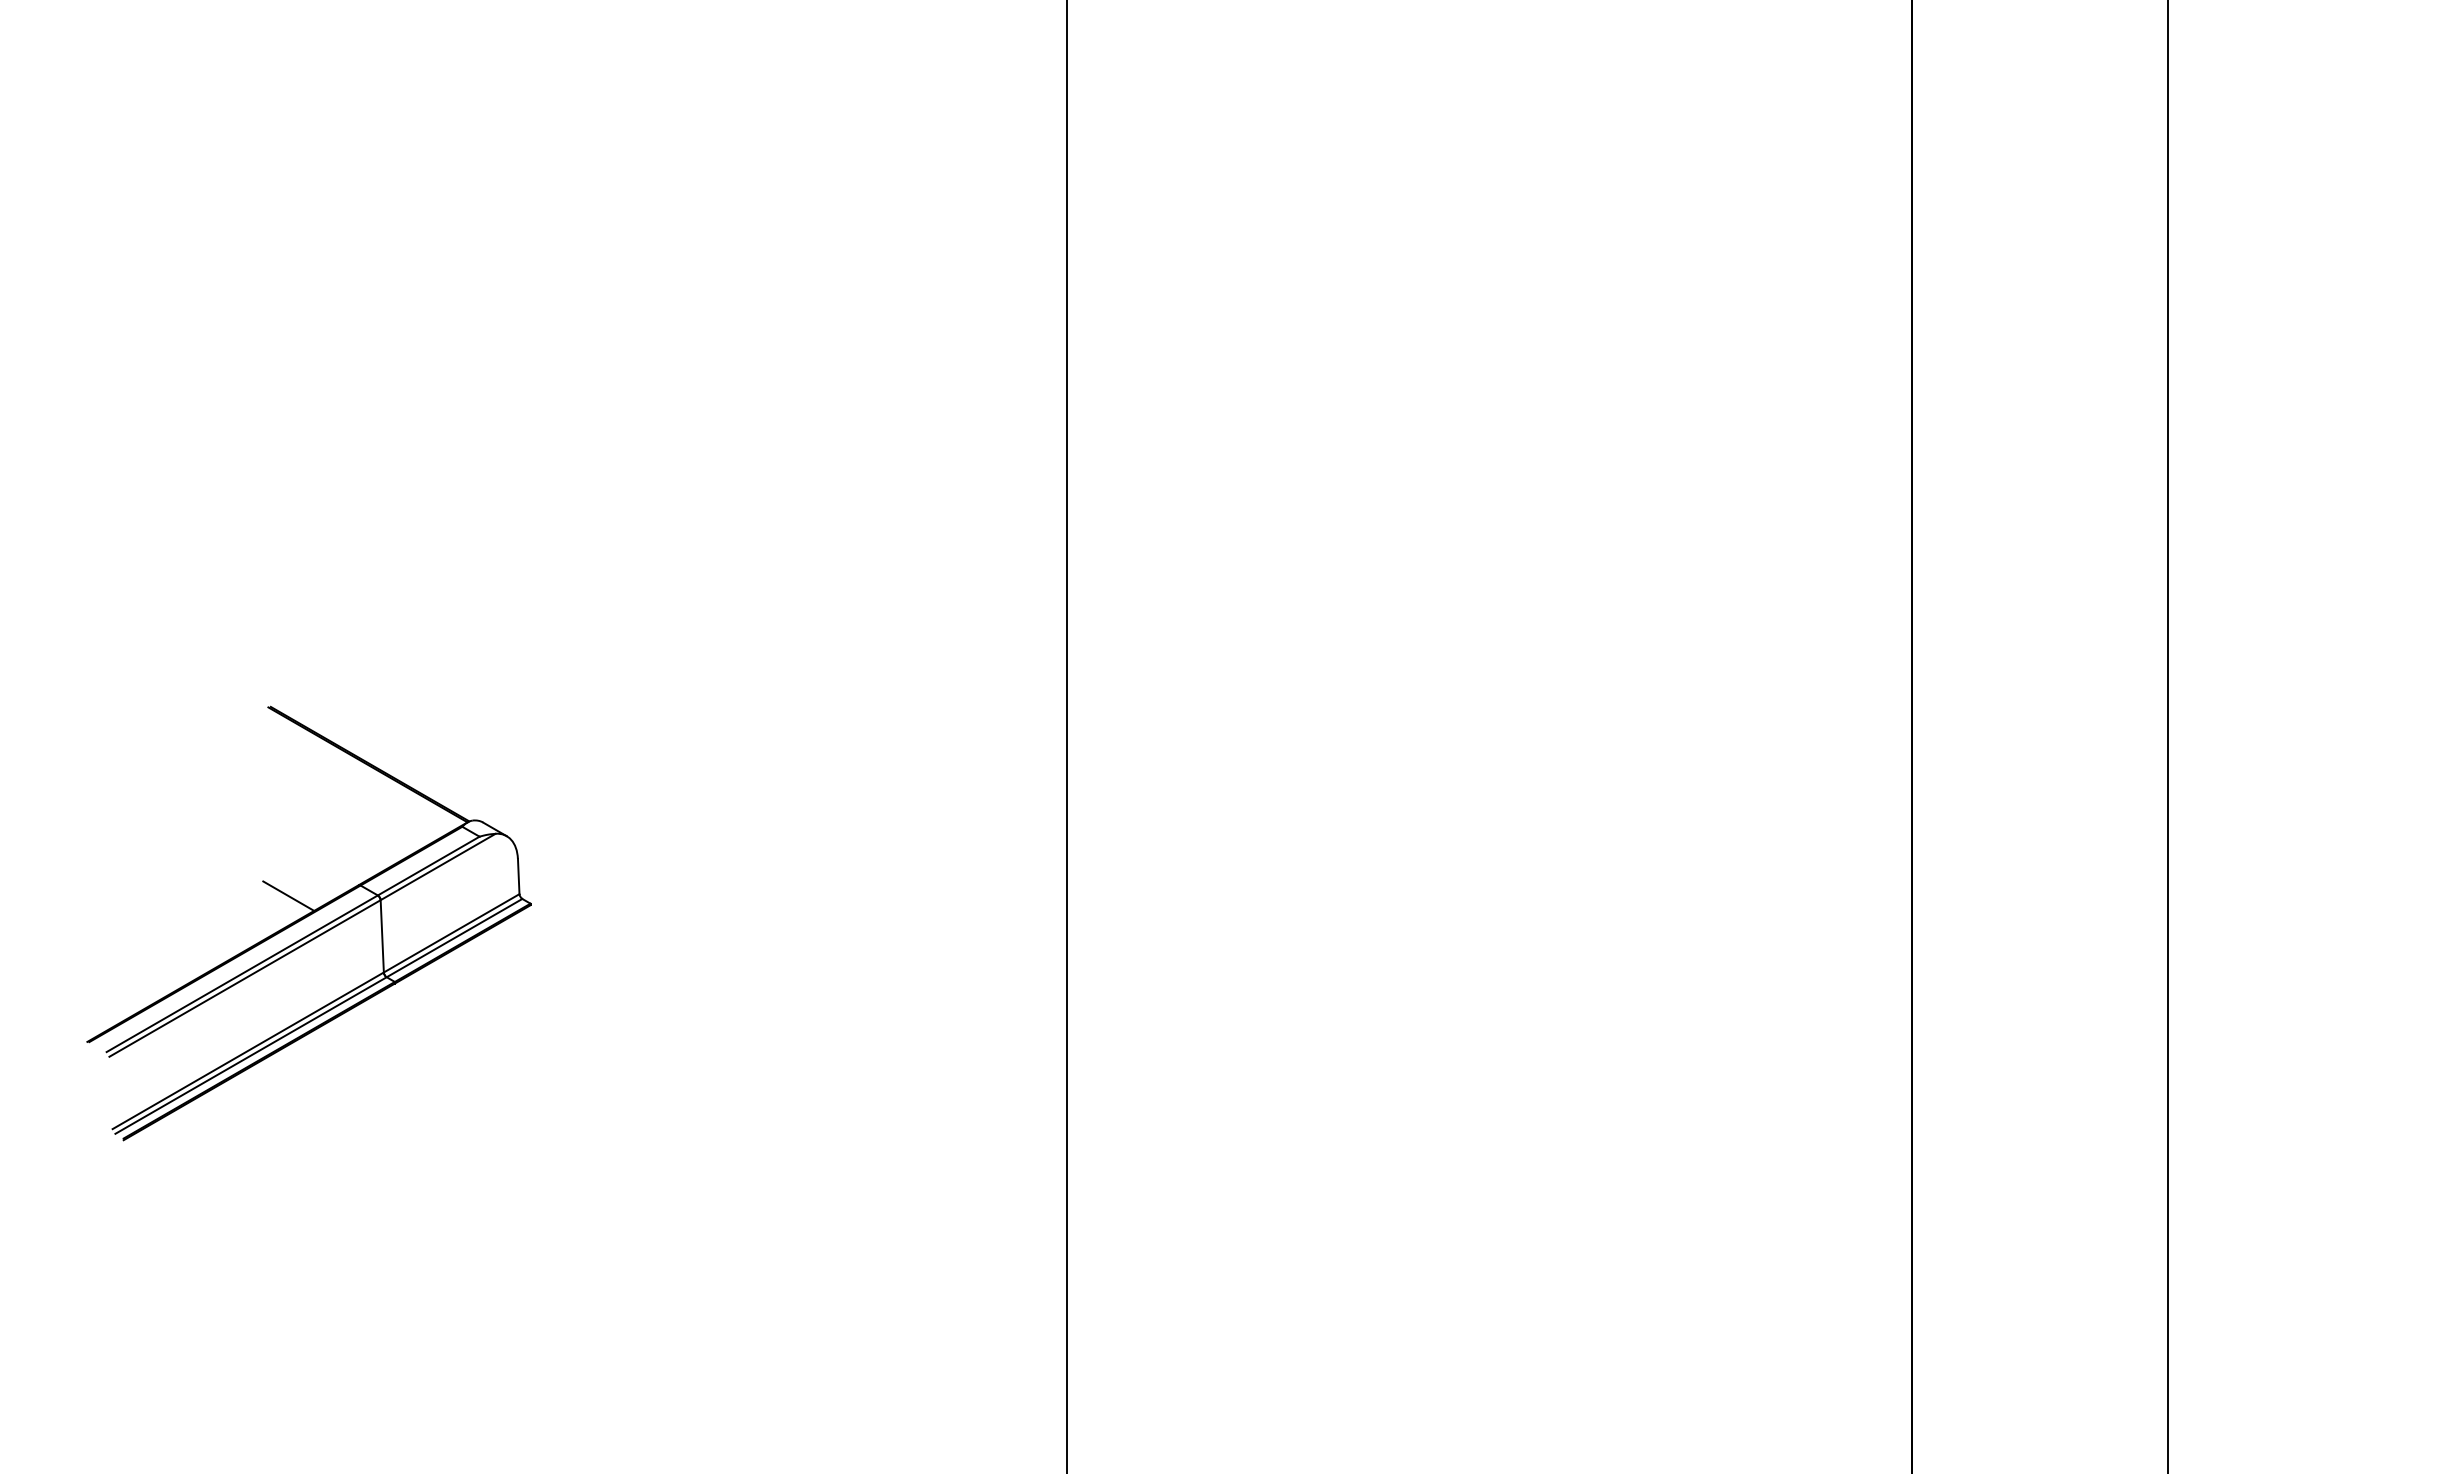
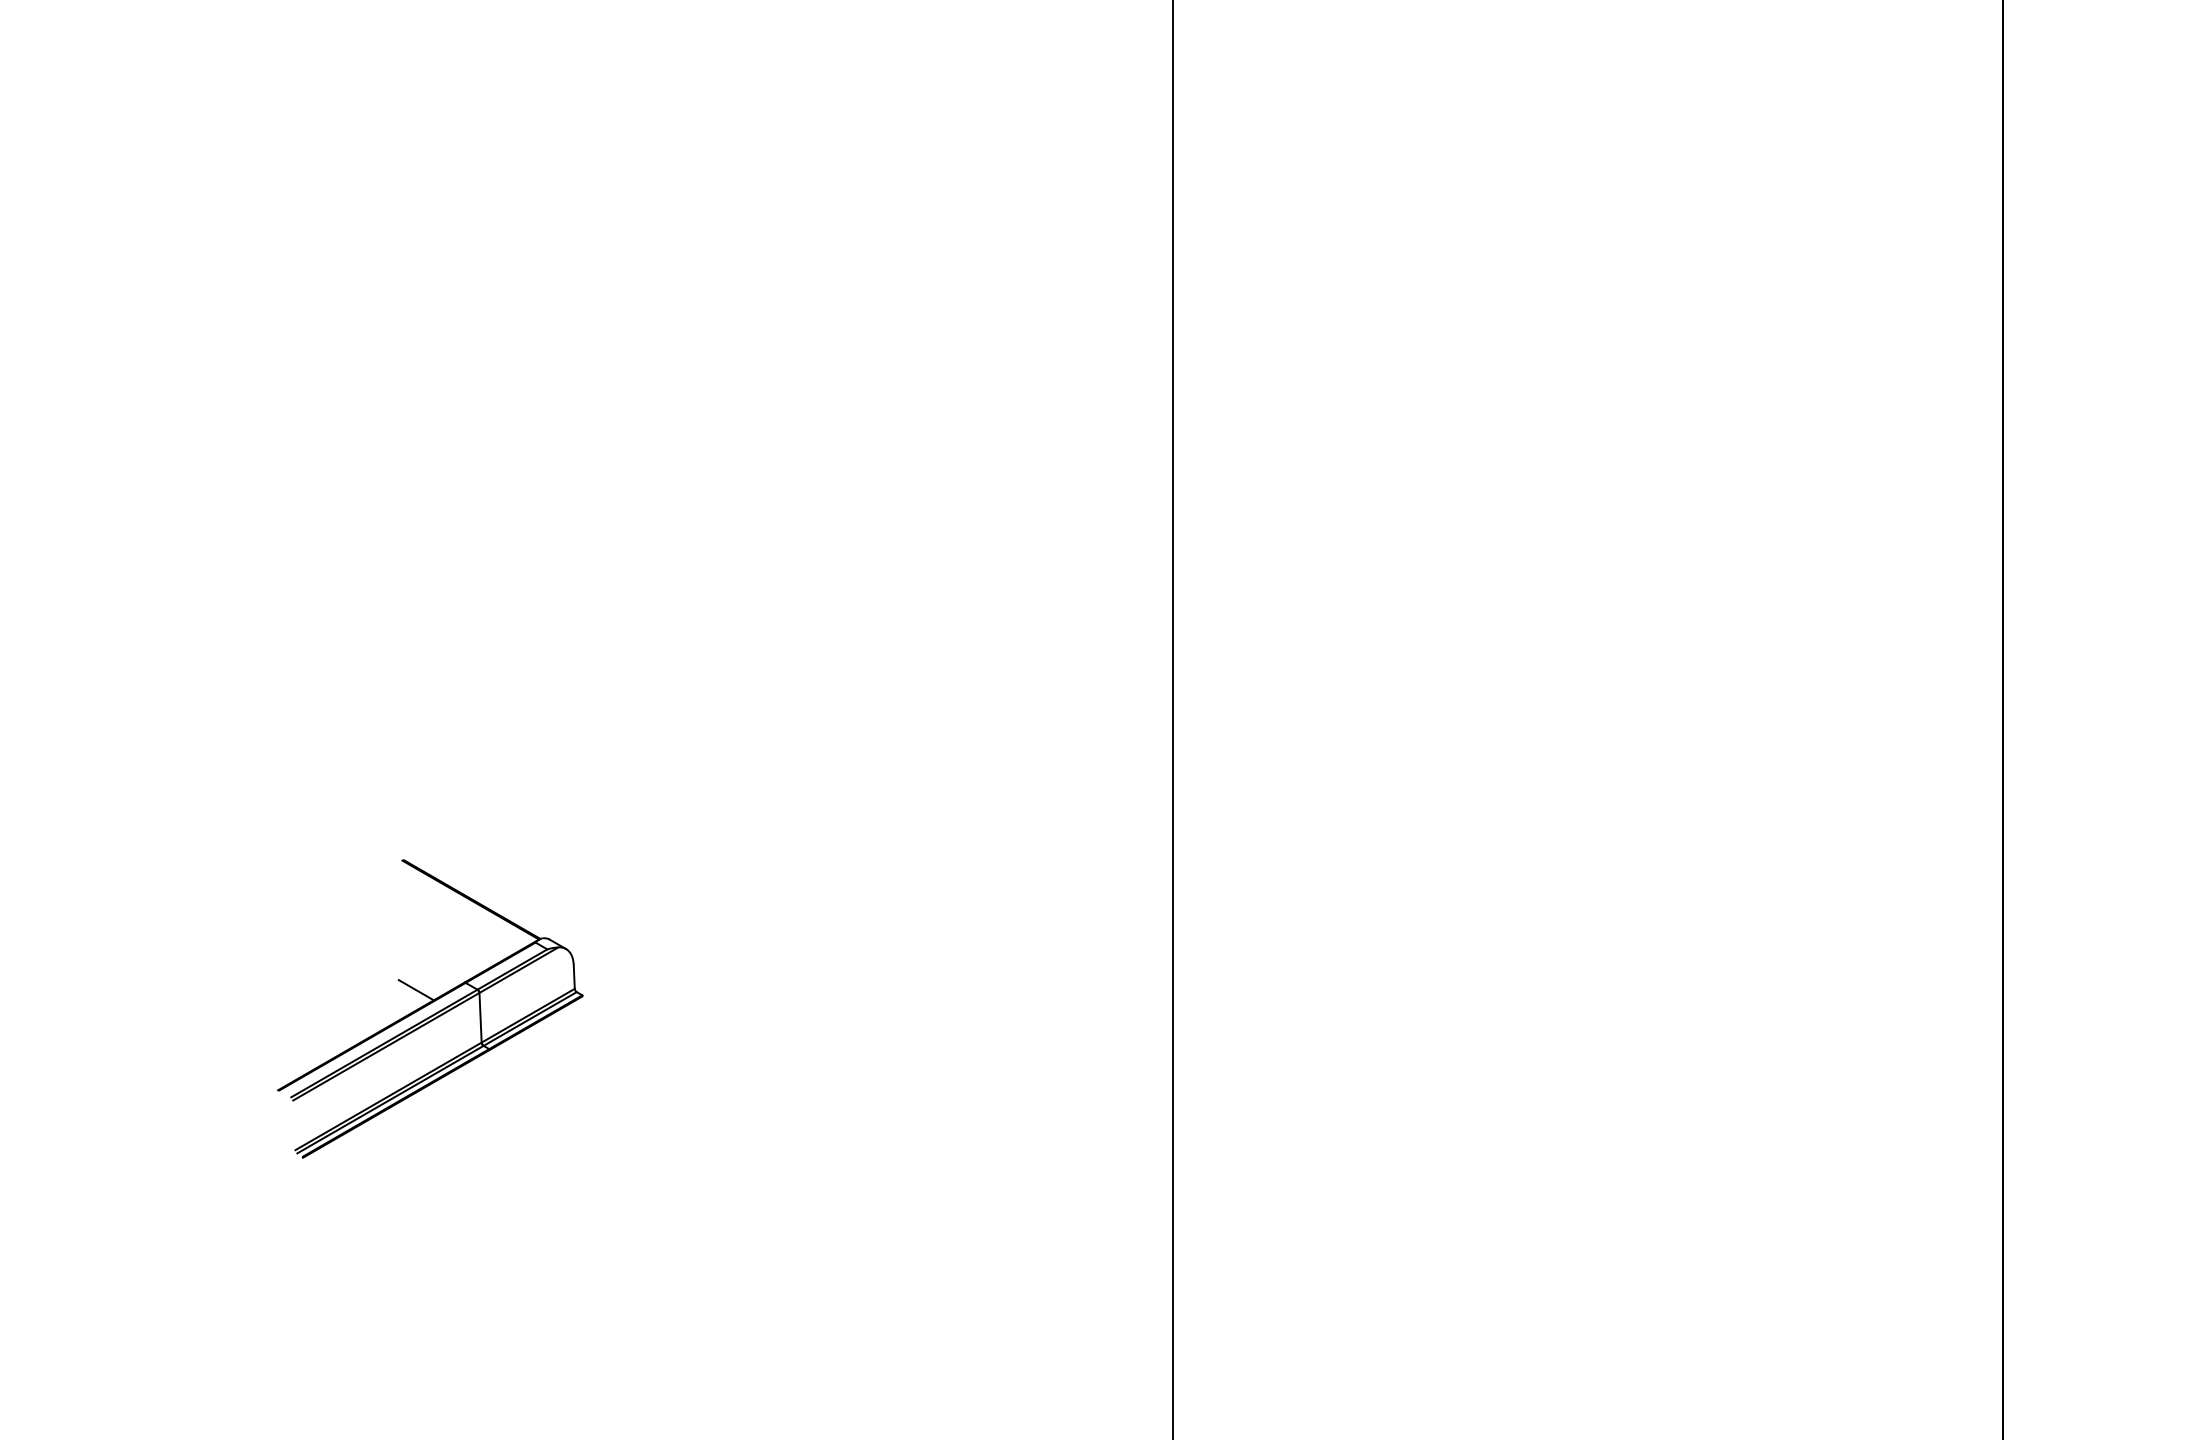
part: (308, 923) -> (429, 1008), size x0.7

